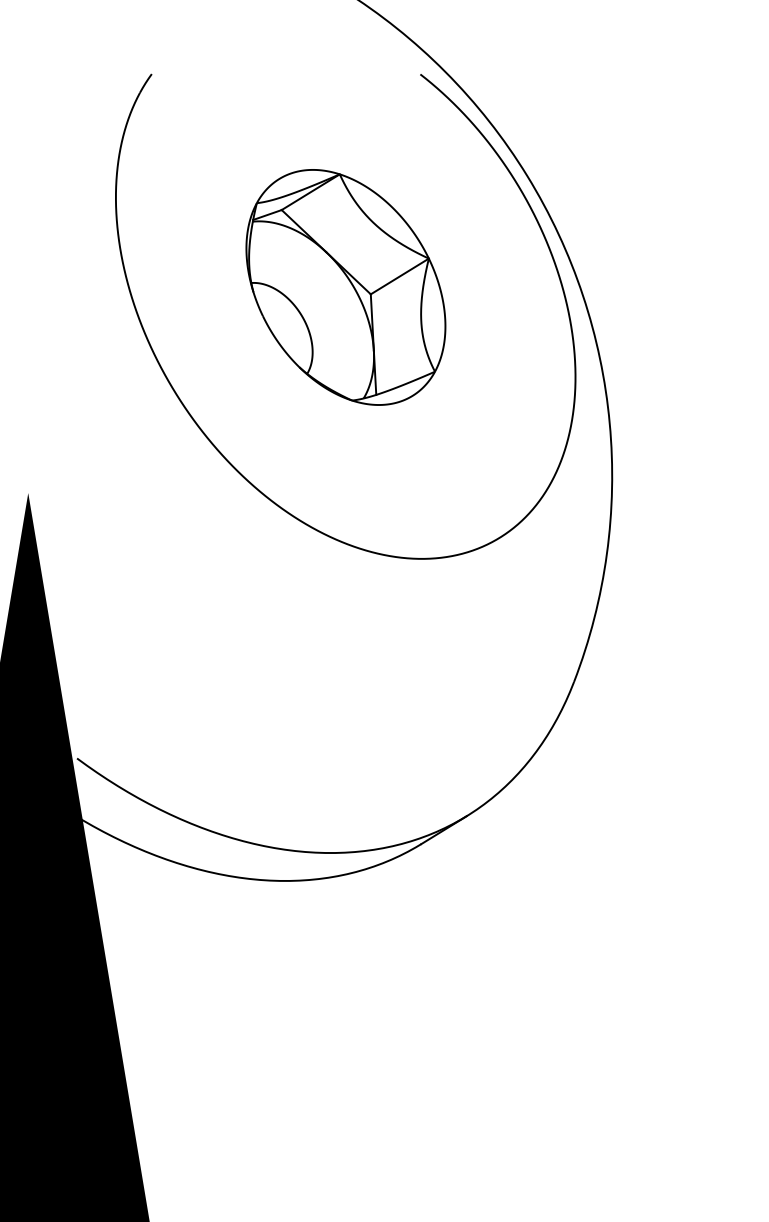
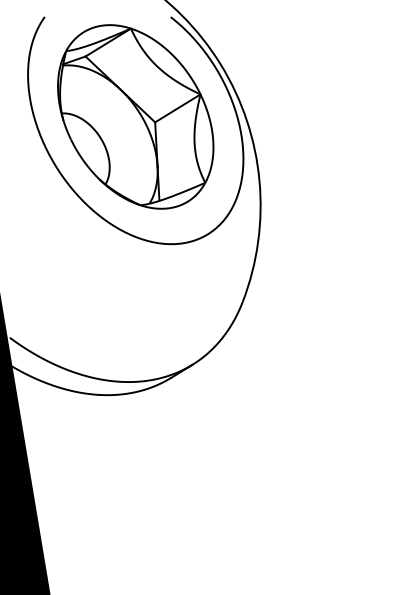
part: (345, 286) -> (135, 116), size x1.67

